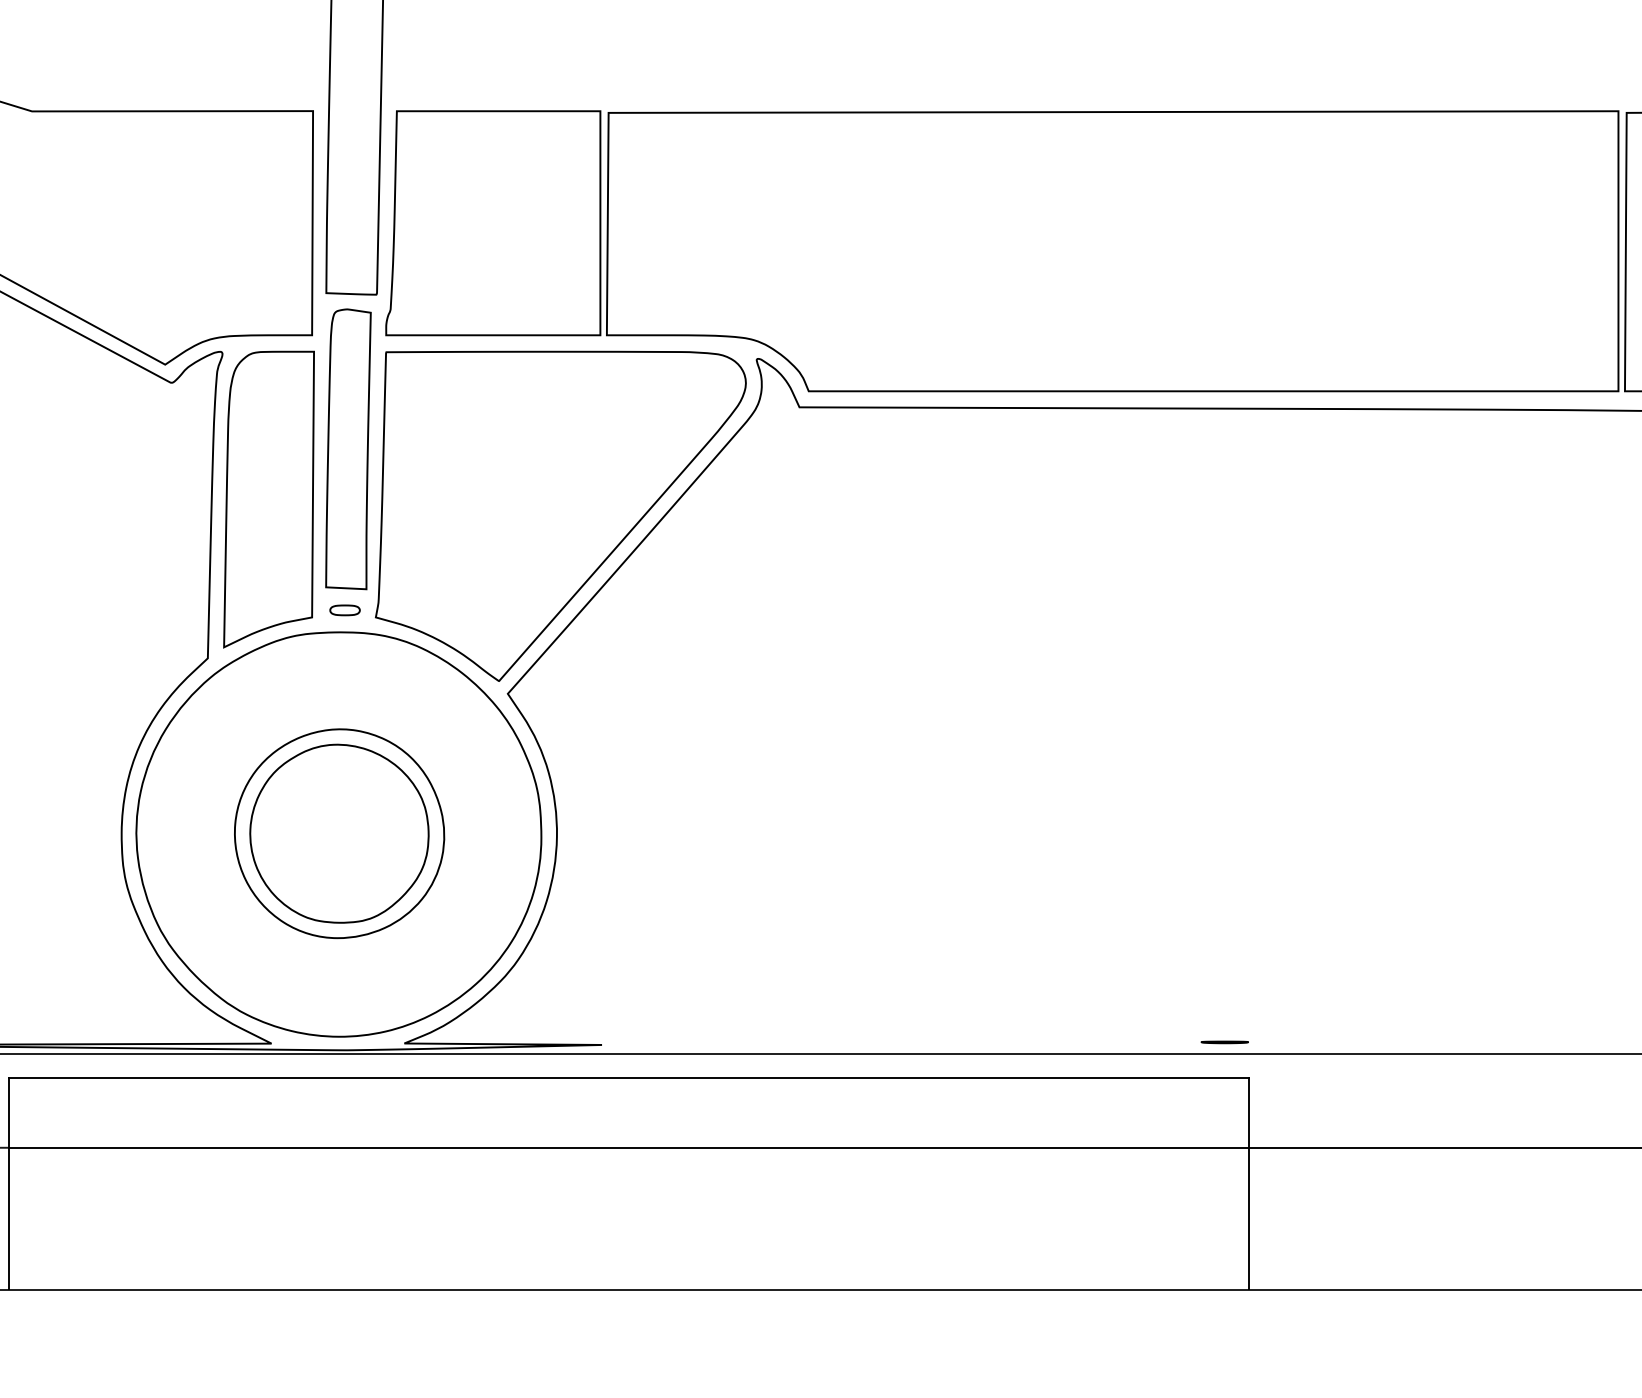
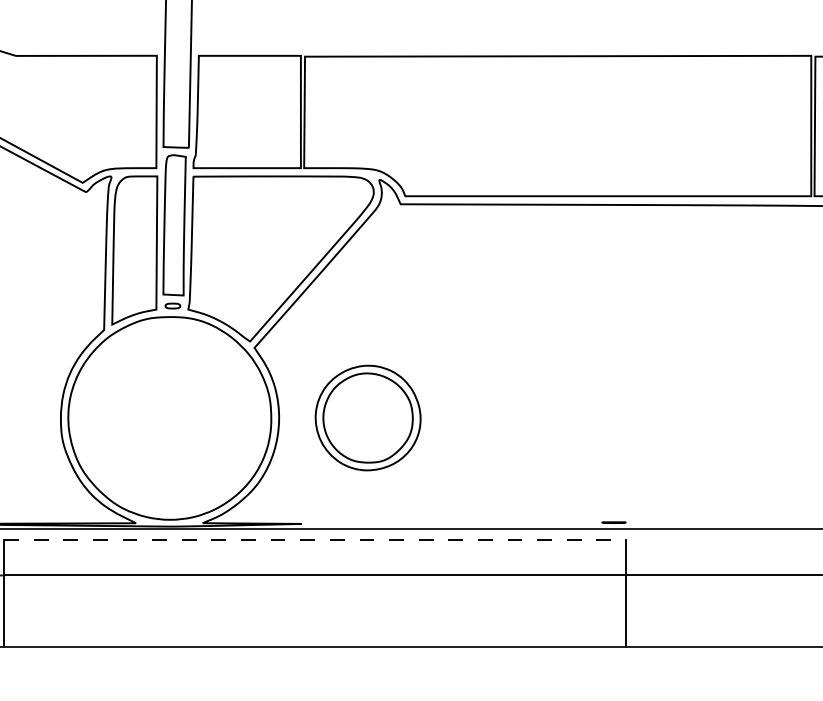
part: (338, 832) -> (367, 417), moved
line: (629, 1078) -> (315, 540), solid -> dashed

